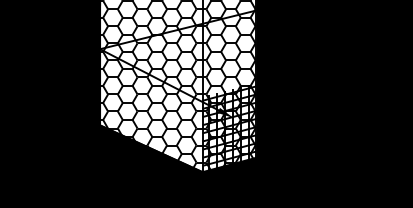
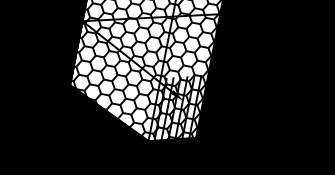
hatch: (229, 130) -> (177, 110), removed

